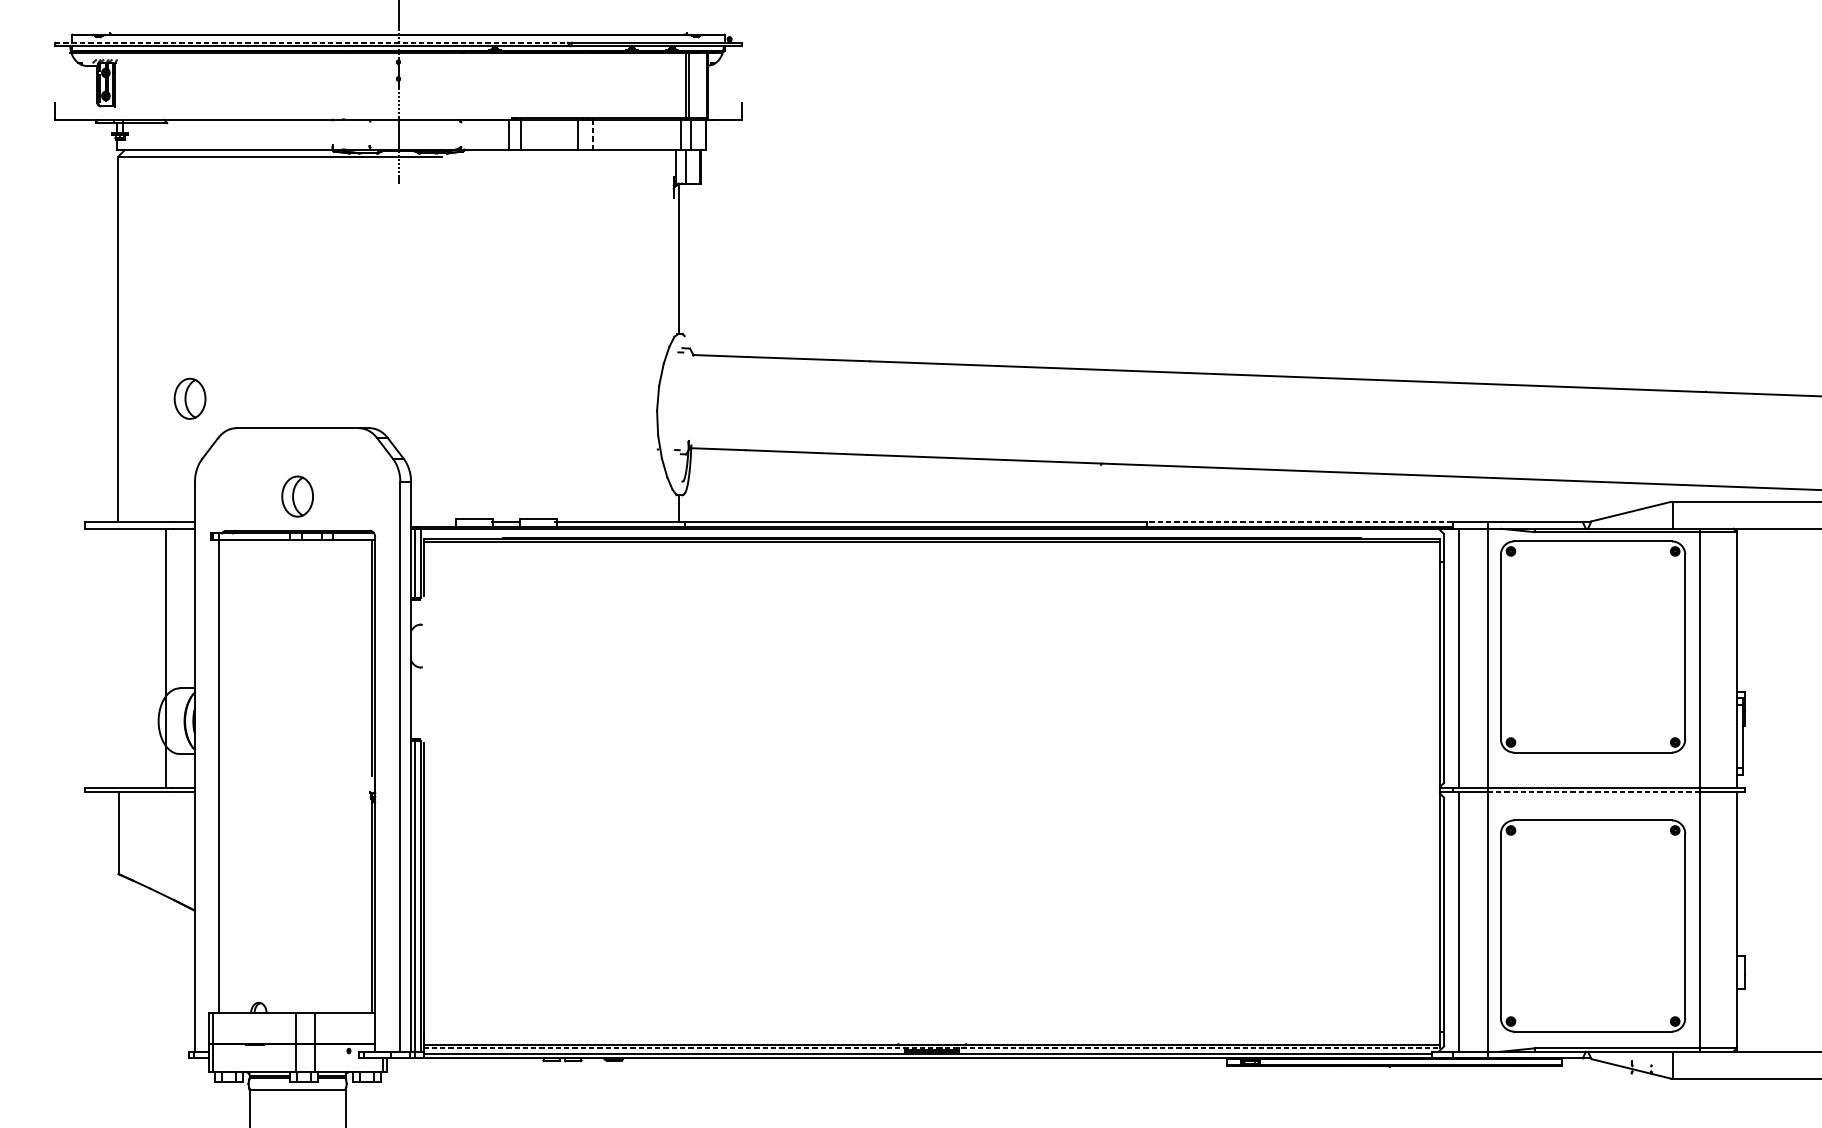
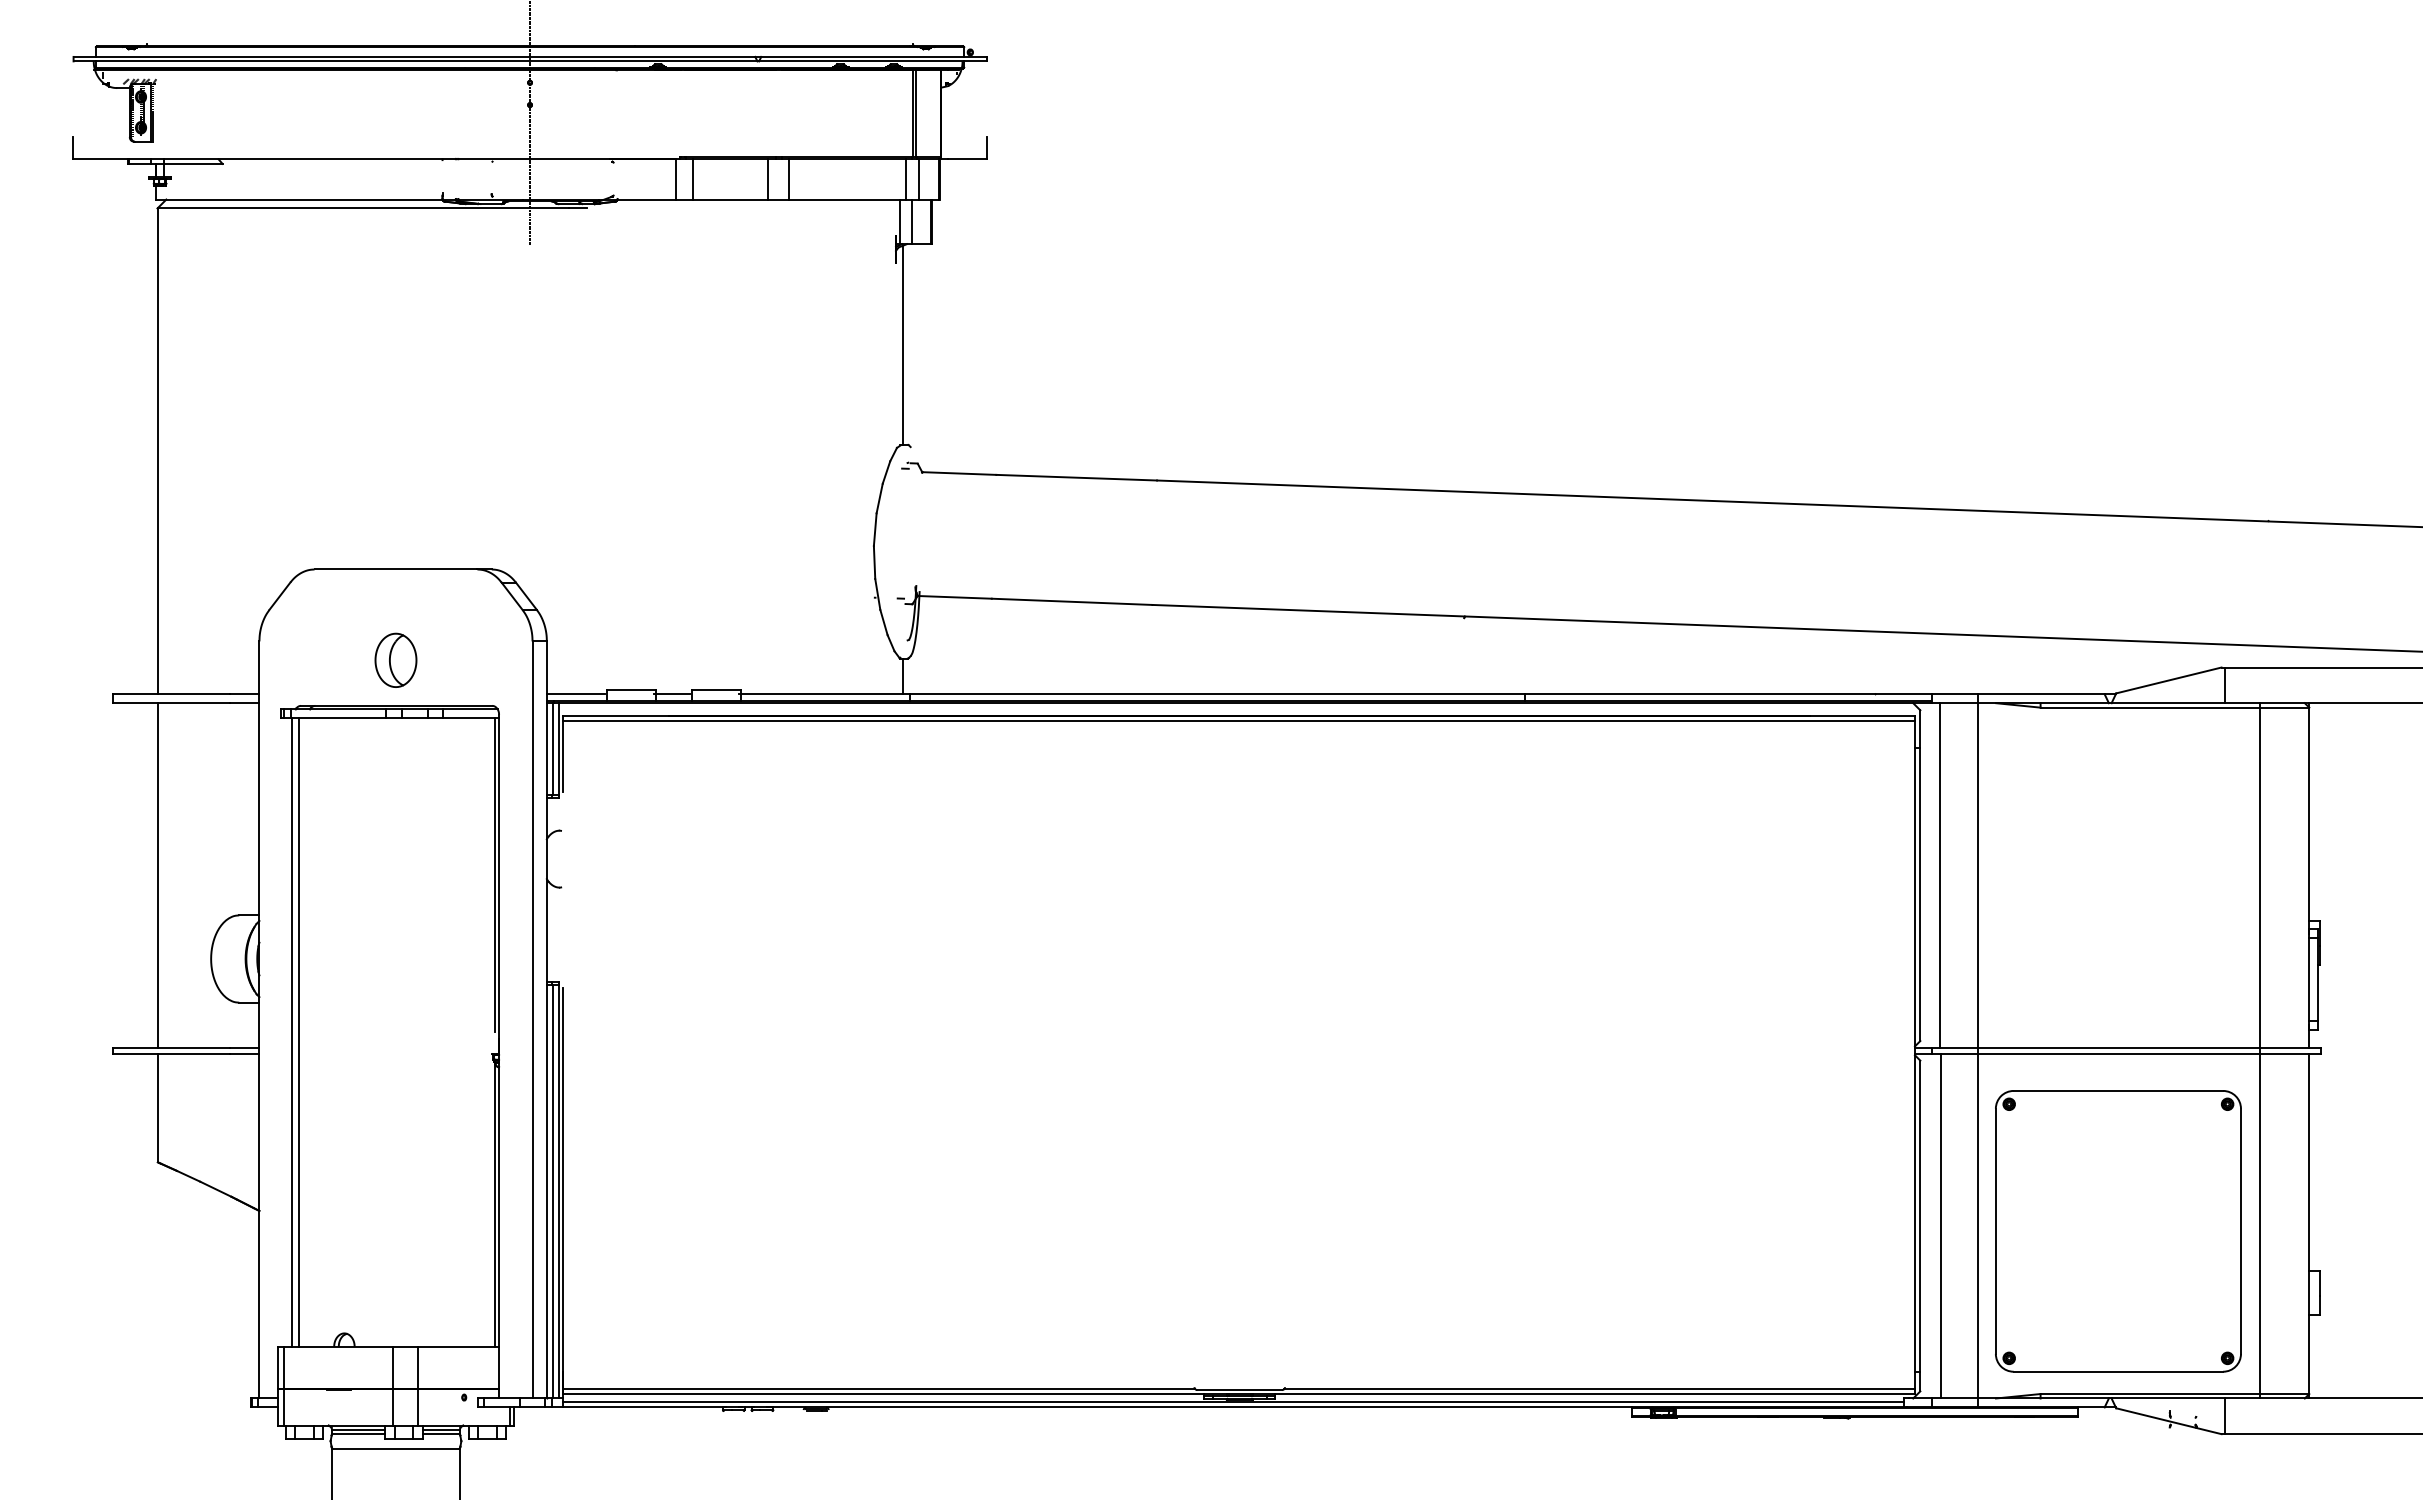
line: (311, 42) -> (414, 56), dashed -> solid
line: (593, 134) -> (789, 179), dashed -> solid
part: (189, 398) -> (252, 529), removed
line: (432, 522) -> (575, 694), added
line: (1299, 522) -> (1727, 694), dashed -> solid
part: (1593, 647) -> (2118, 860), removed
line: (166, 658) -> (157, 875), moved
line: (225, 776) -> (299, 1032), added
line: (1593, 792) -> (2118, 1053), dashed -> solid
line: (932, 1047) -> (1239, 1393), dashed -> solid

